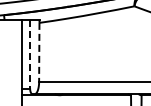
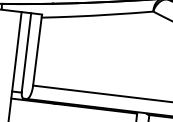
line: (39, 52) -> (37, 51), dashed -> solid
line: (30, 54) -> (26, 52), dashed -> solid

